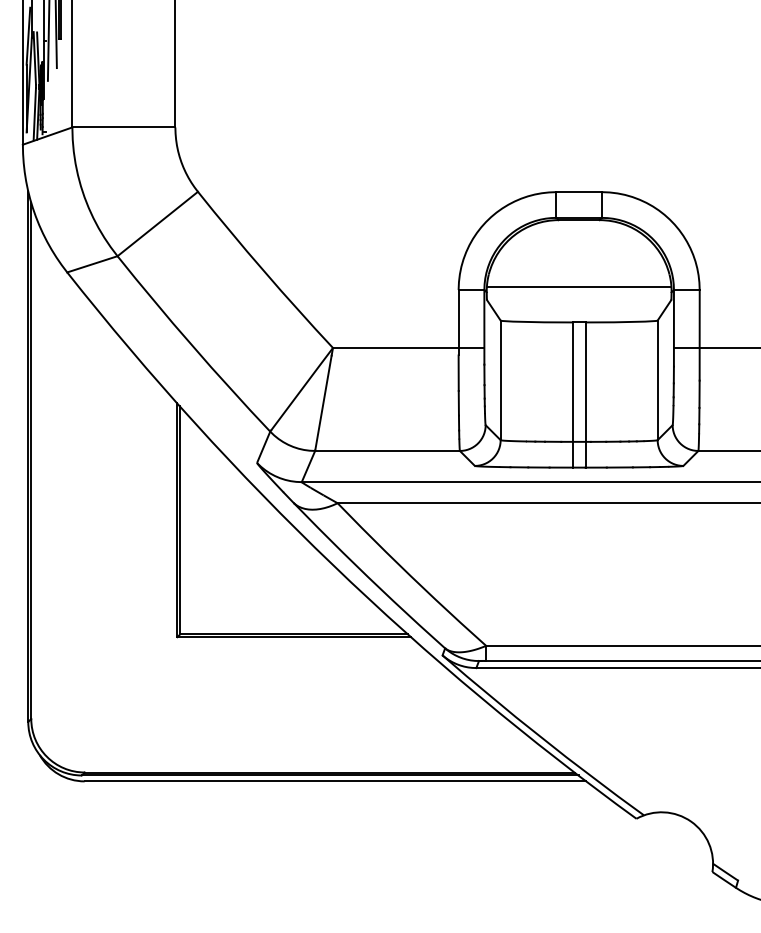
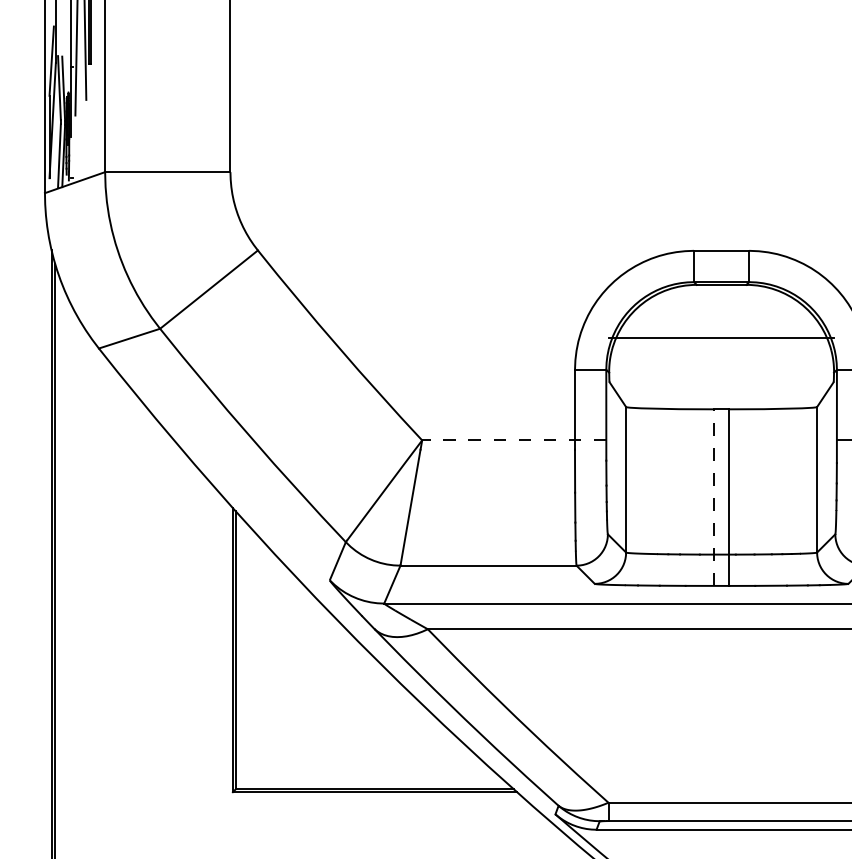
line: (578, 286) -> (720, 337), moved
line: (408, 347) -> (514, 439), solid -> dashed
line: (572, 395) -> (713, 498), solid -> dashed

